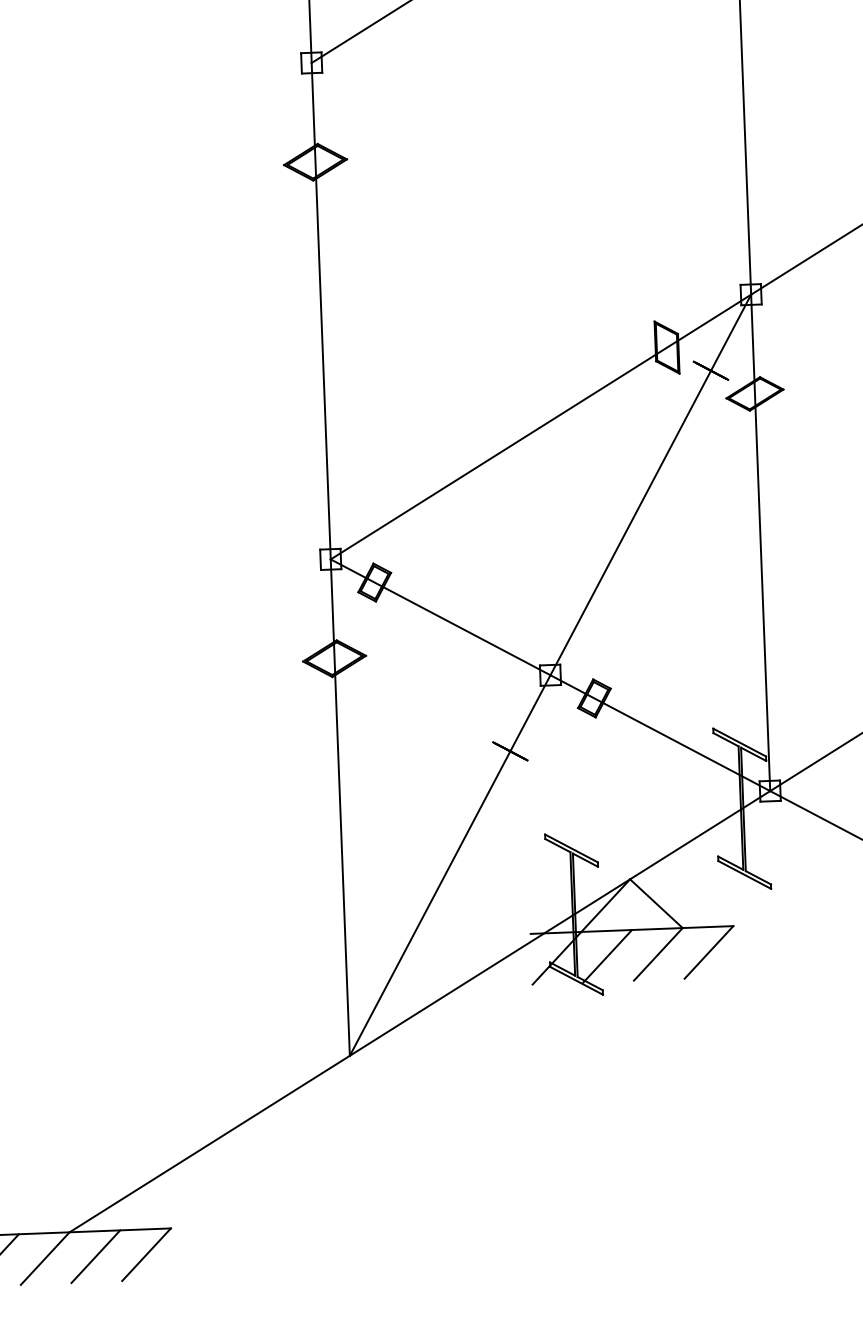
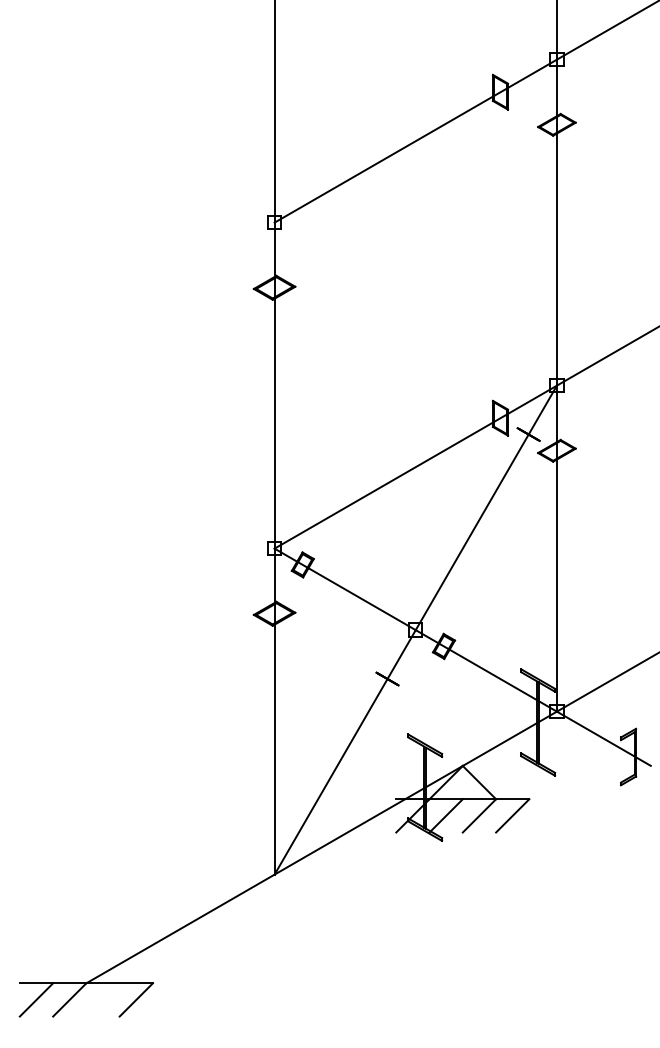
line: (95, 1256) -> (102, 999), removed

